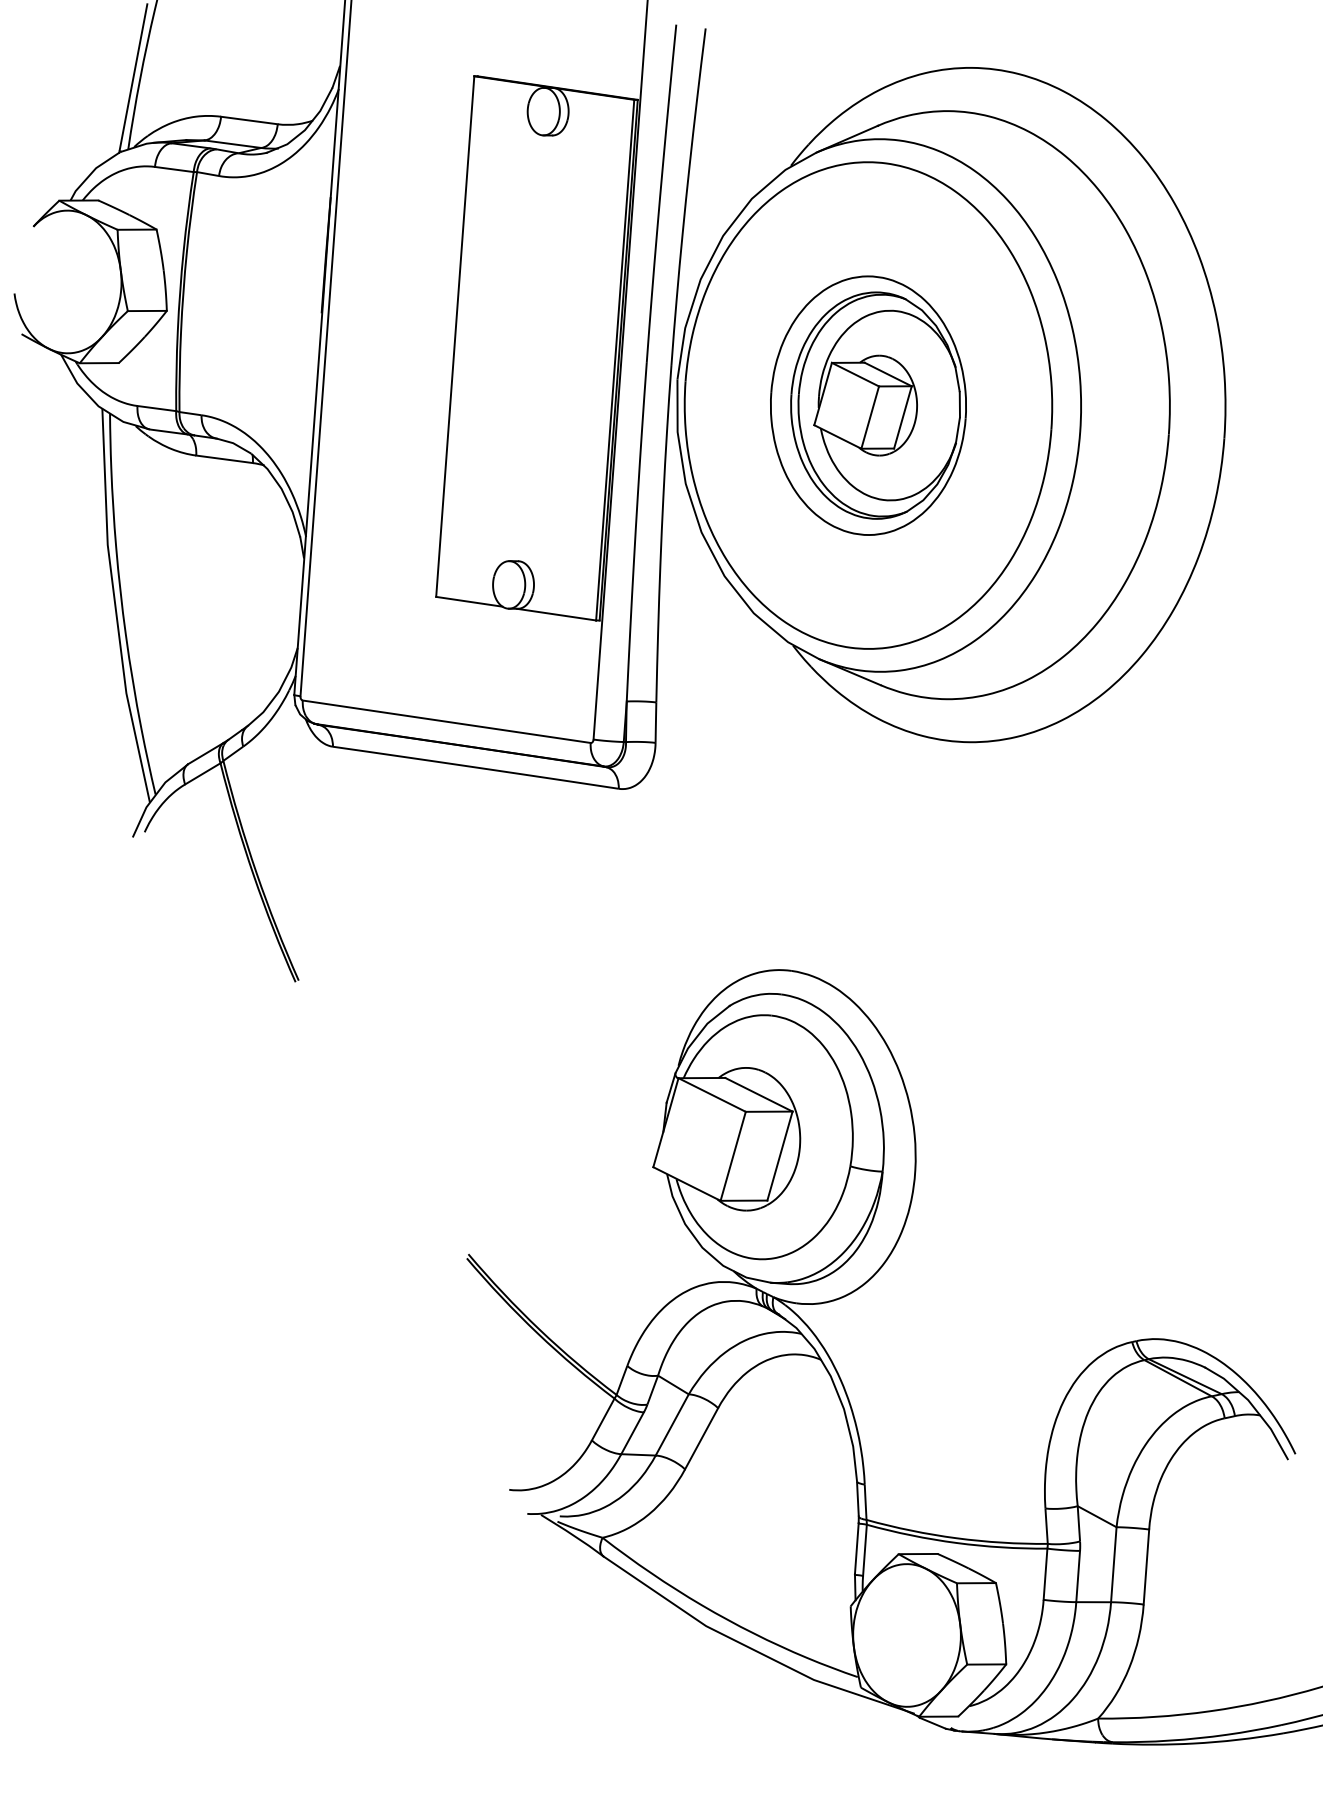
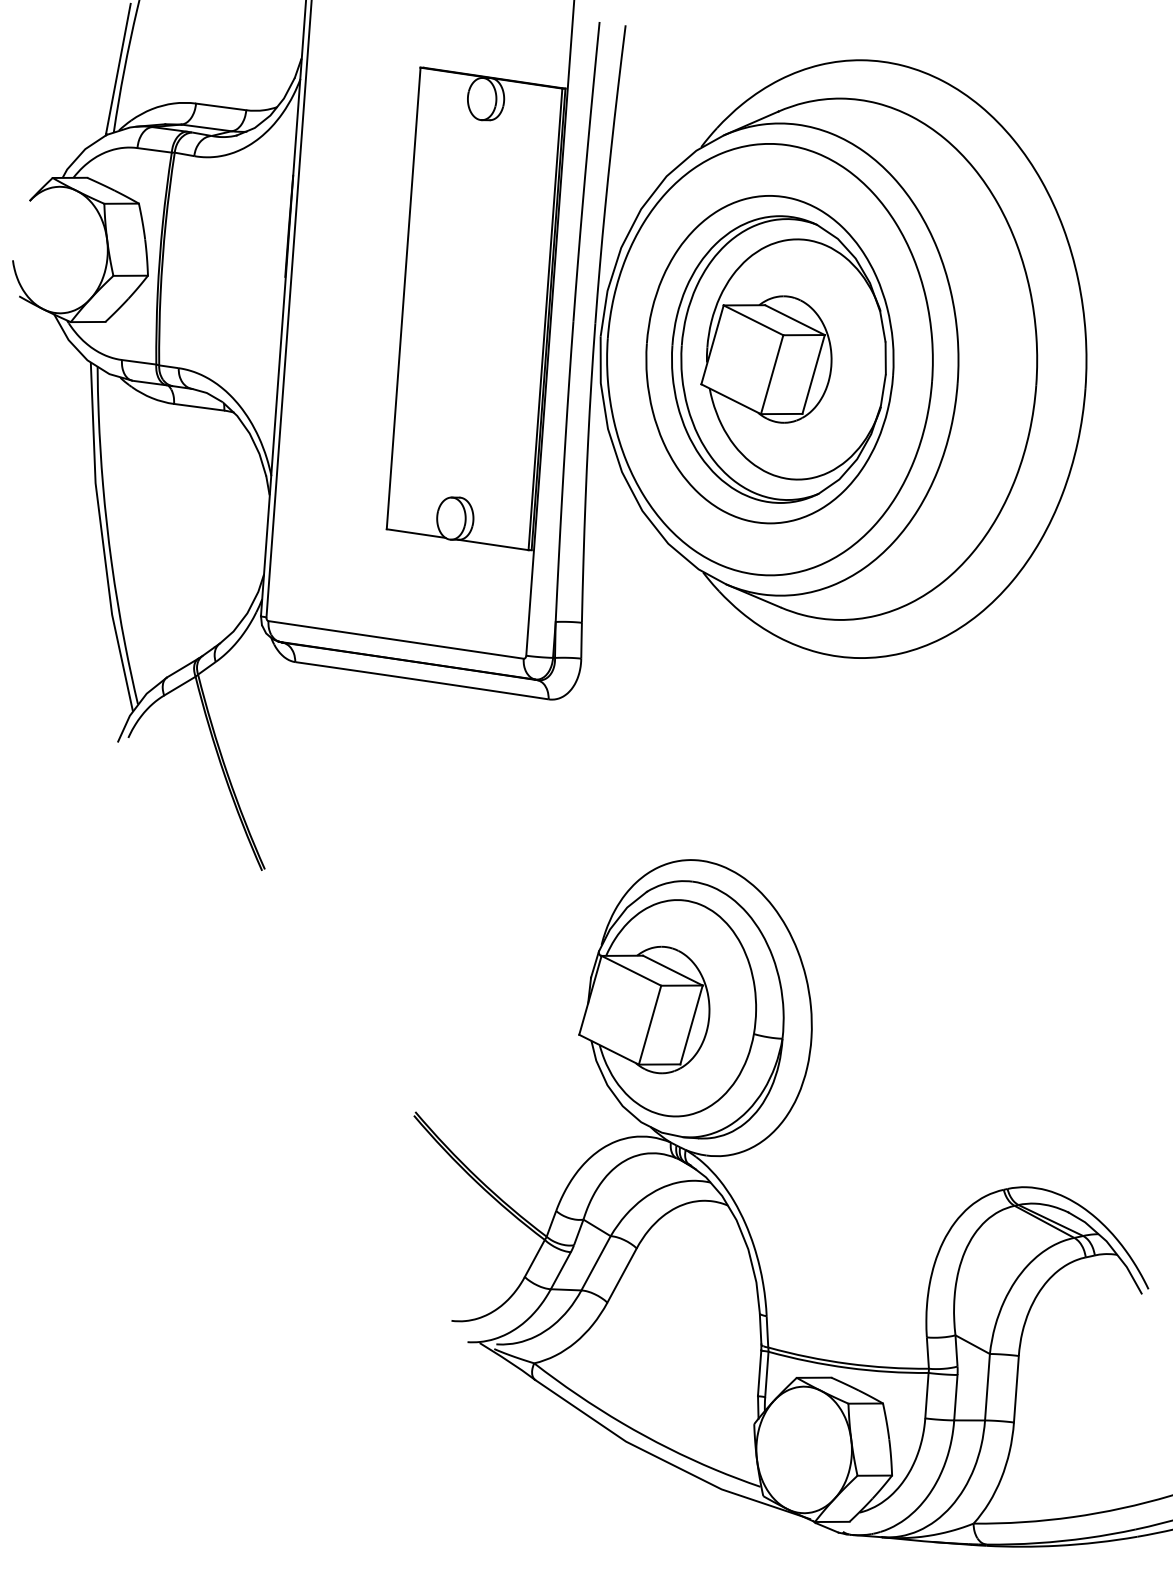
part: (868, 405) -> (770, 359), size x1.43

